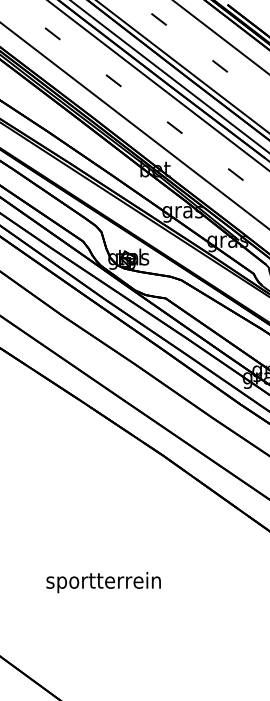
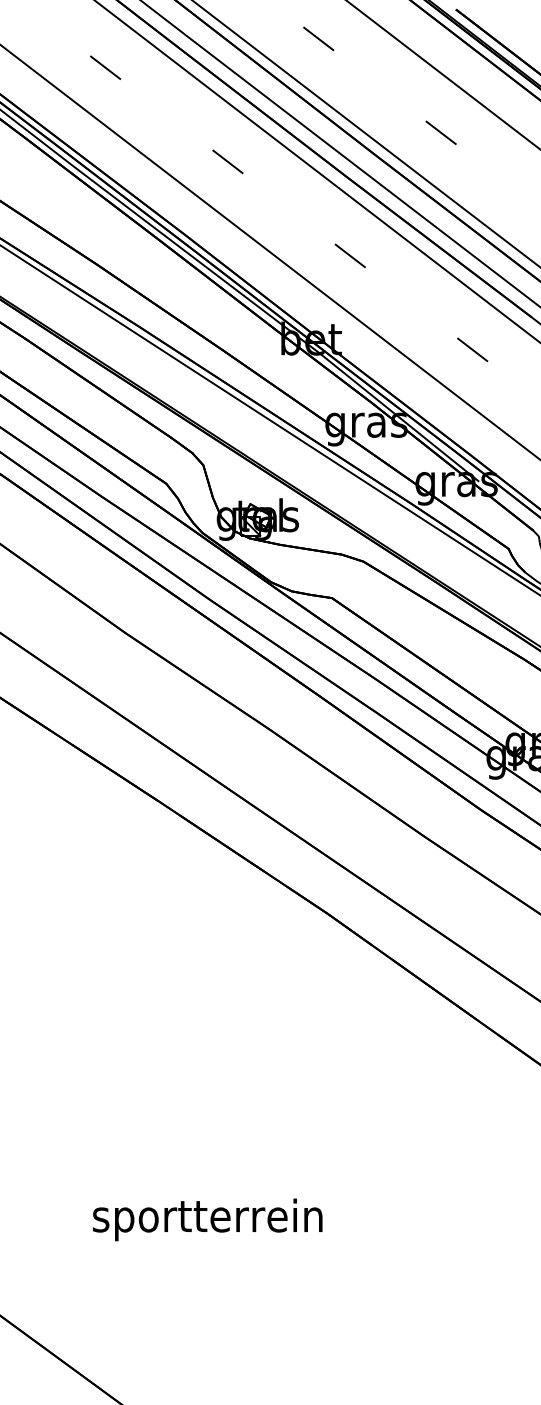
text: (103, 582) -> (207, 1219), moved

